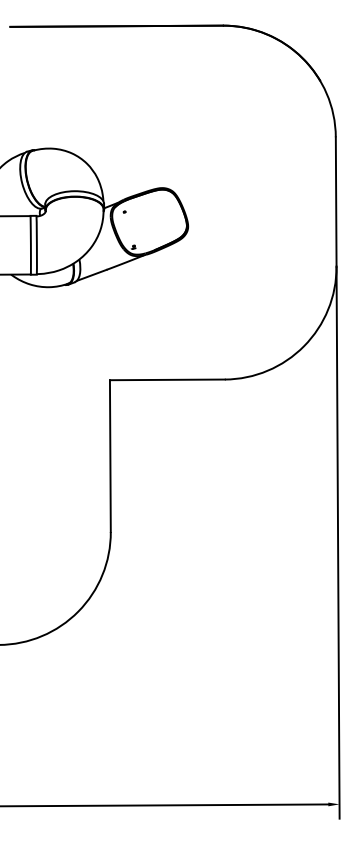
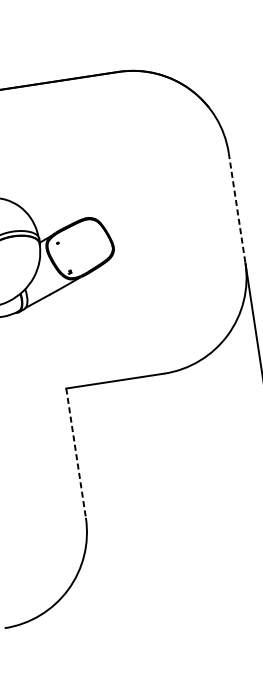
line: (336, 201) -> (237, 207), solid -> dashed
line: (110, 456) -> (76, 453), solid -> dashed

